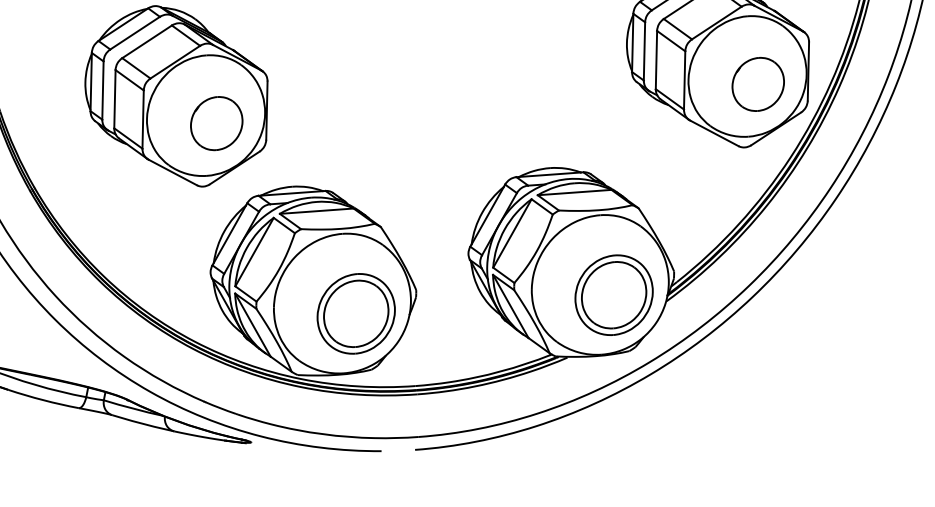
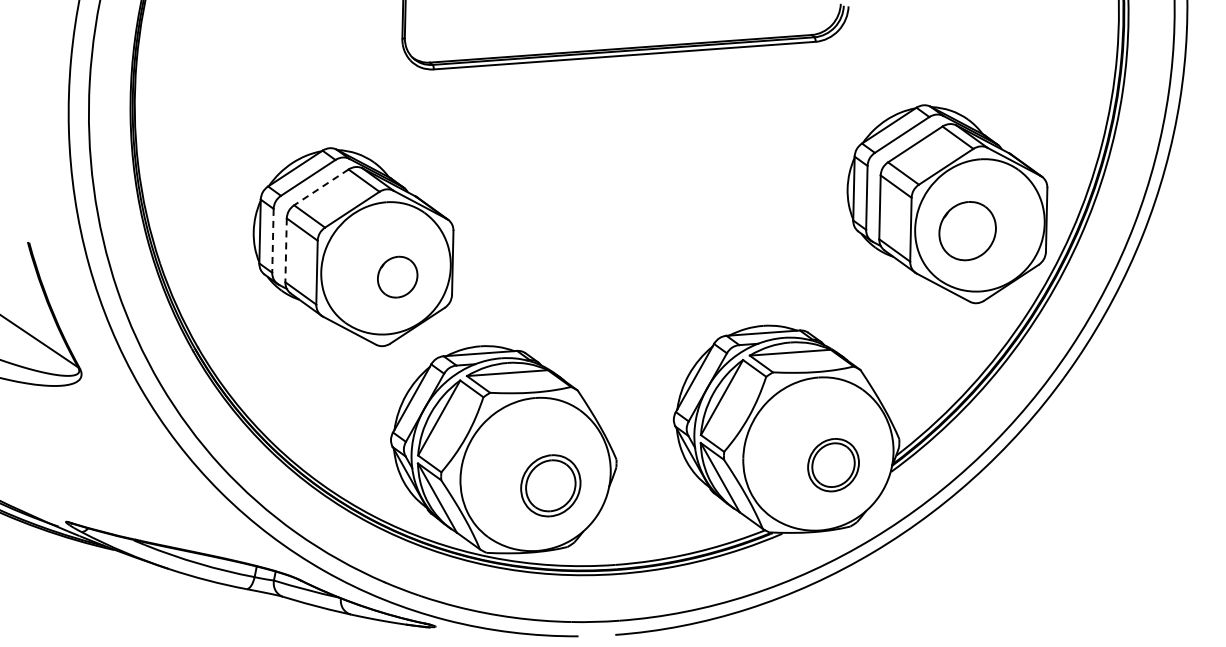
line: (147, 41) -> (321, 187), solid -> dashed
part: (758, 84) -> (967, 231), moved
line: (102, 90) -> (272, 240), solid -> dashed
line: (115, 99) -> (286, 250), solid -> dashed
part: (216, 123) -> (397, 277), size x0.7
part: (614, 294) -> (833, 464), size x0.6
part: (356, 313) -> (550, 485), size x0.7

